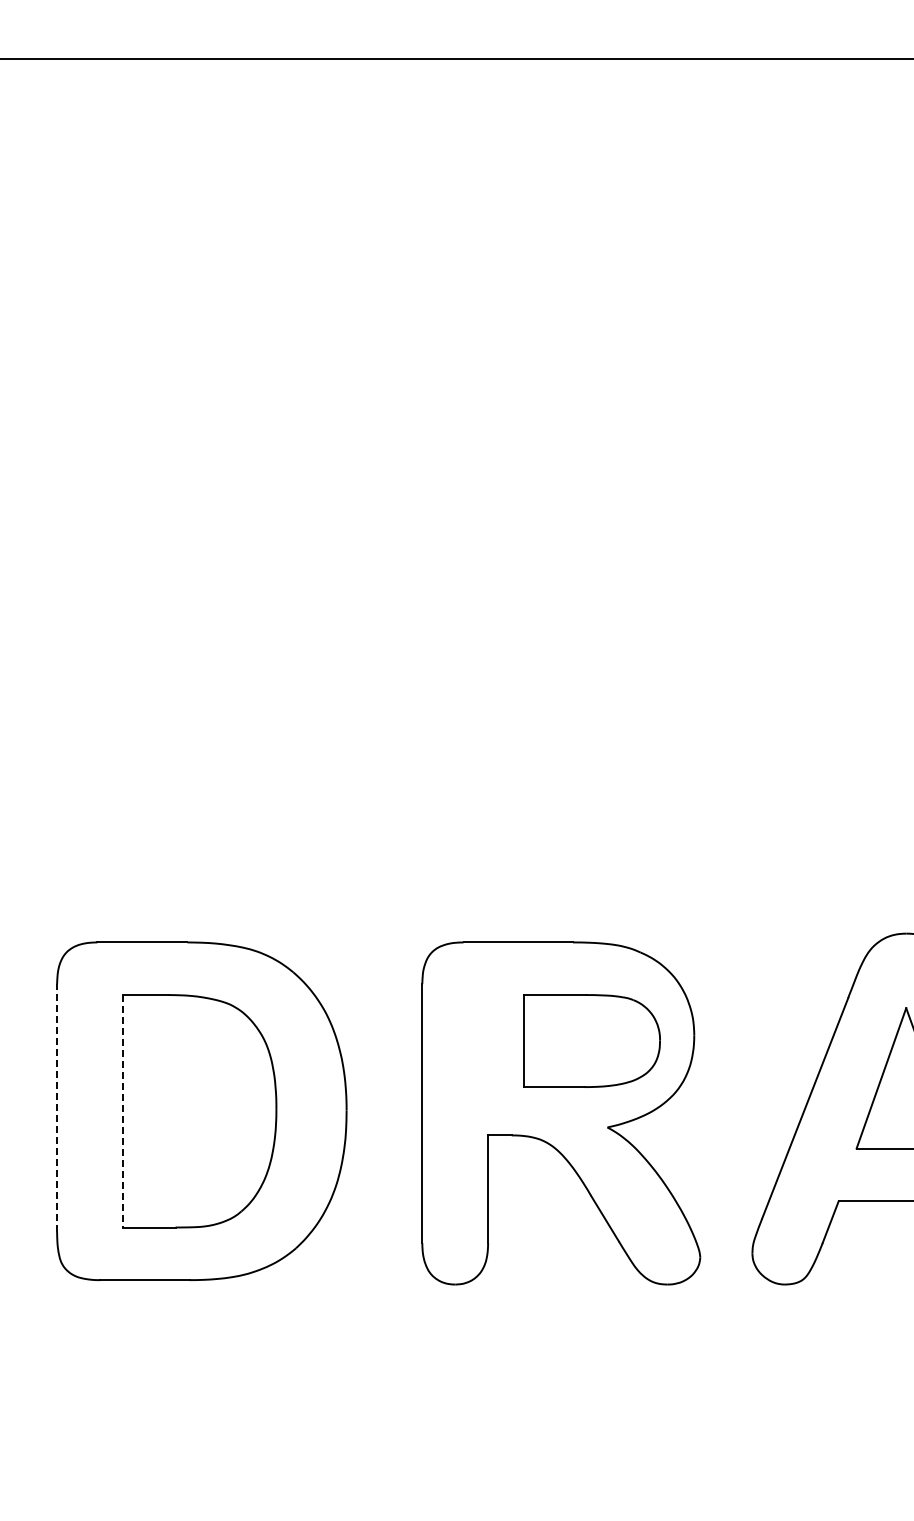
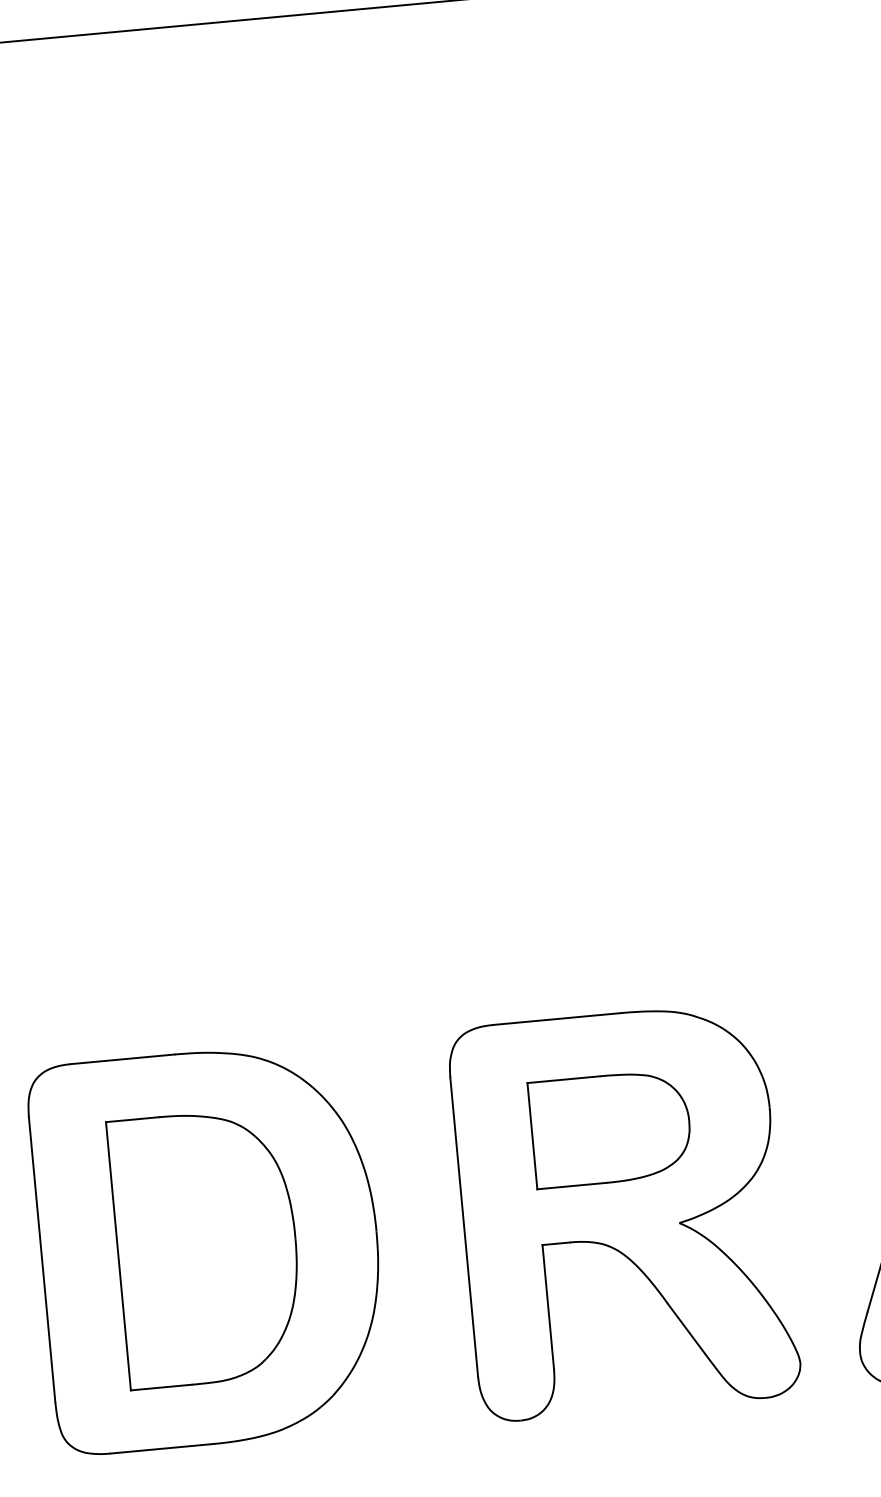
part: (591, 1040) -> (610, 1128), moved
line: (57, 1108) -> (42, 1260), dashed -> solid
line: (122, 1111) -> (117, 1256), dashed -> solid

